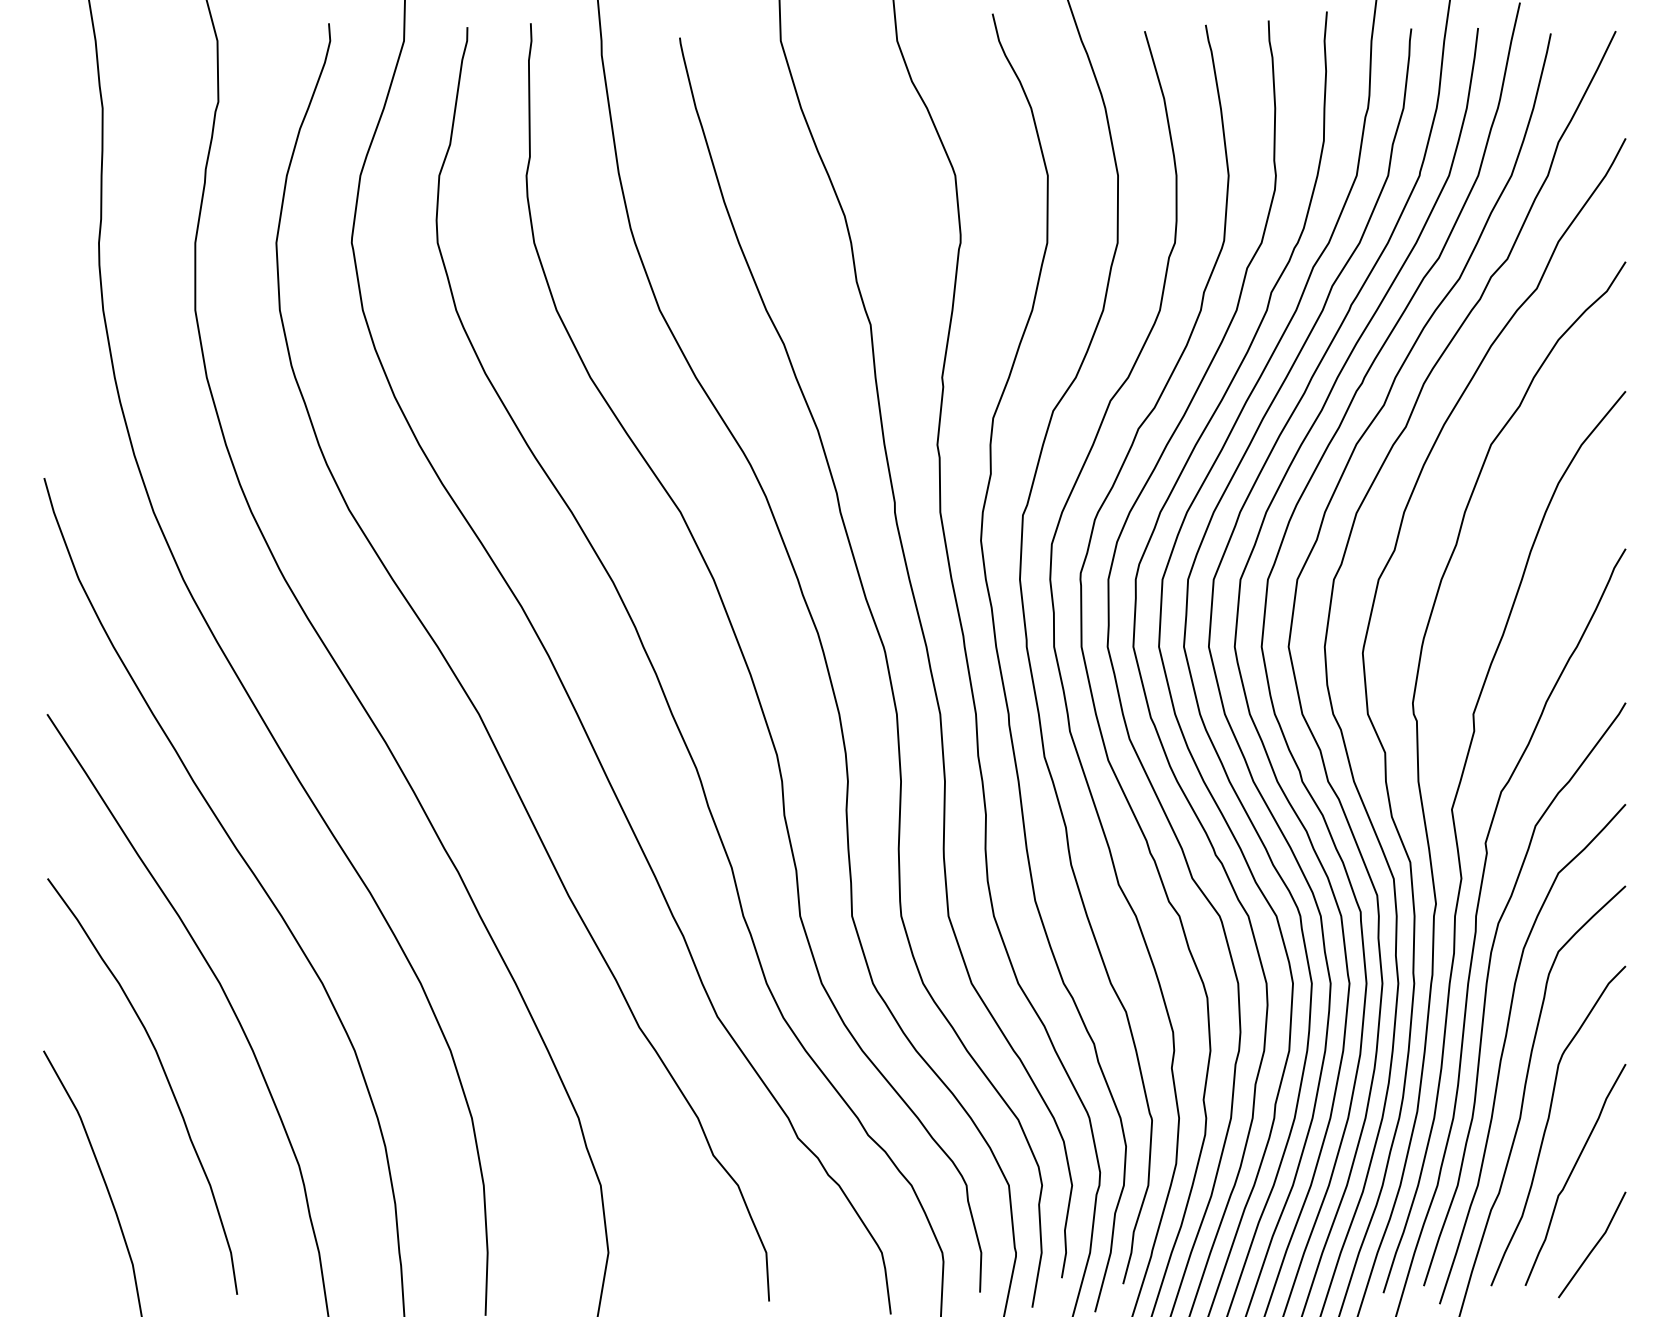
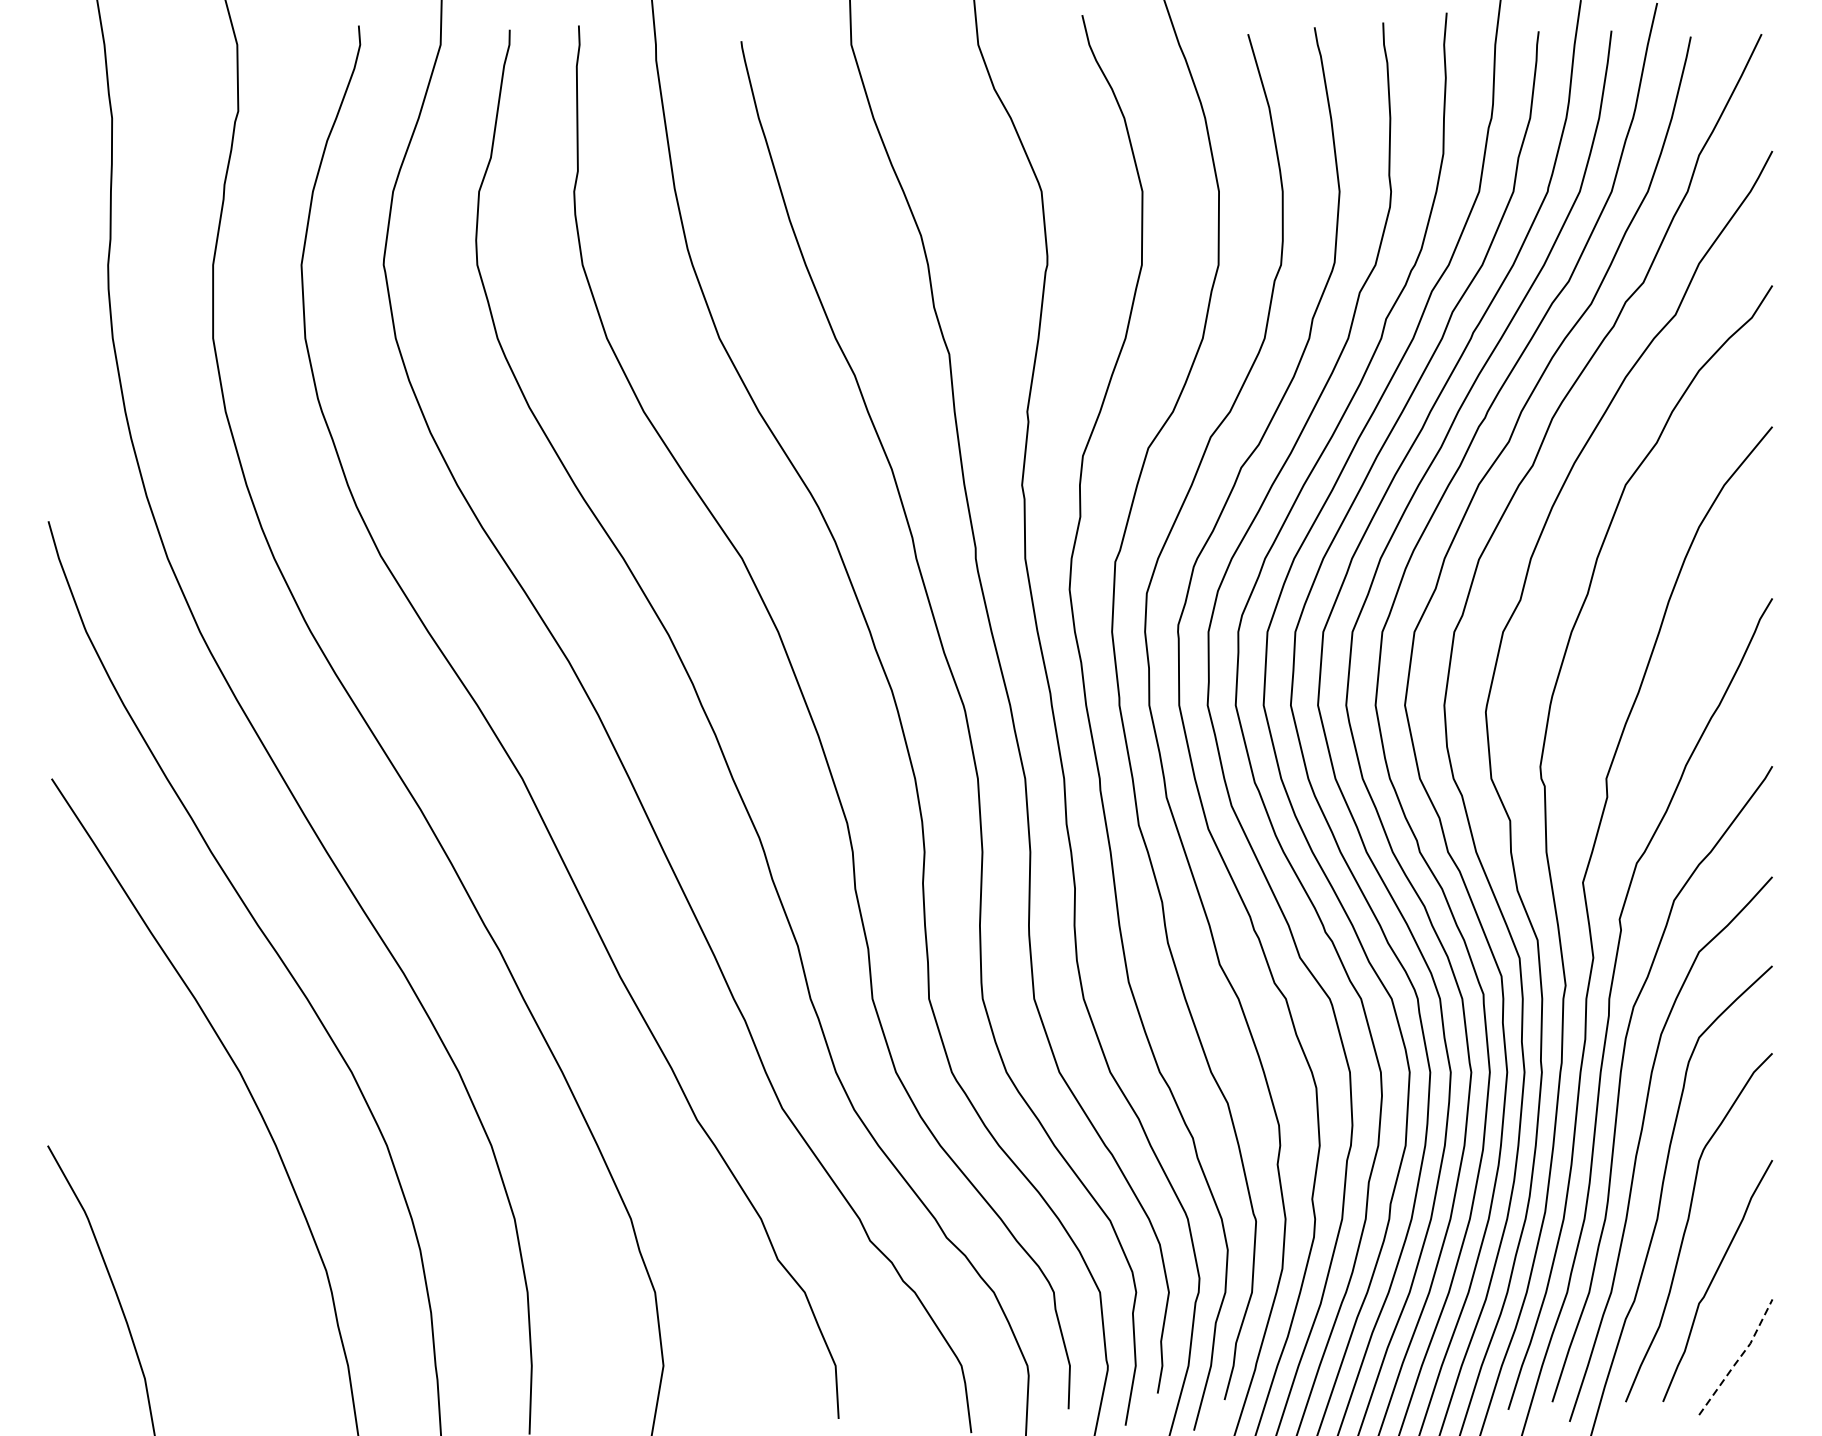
curve: (165, 1077) -> (180, 1174), removed
line: (1595, 1246) -> (1739, 1358), solid -> dashed

